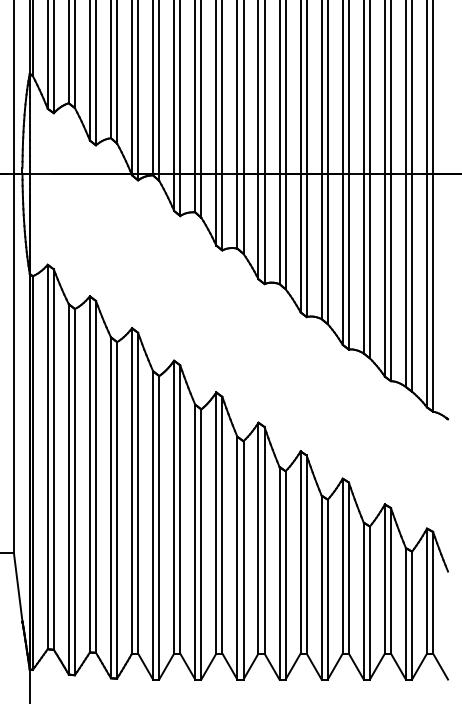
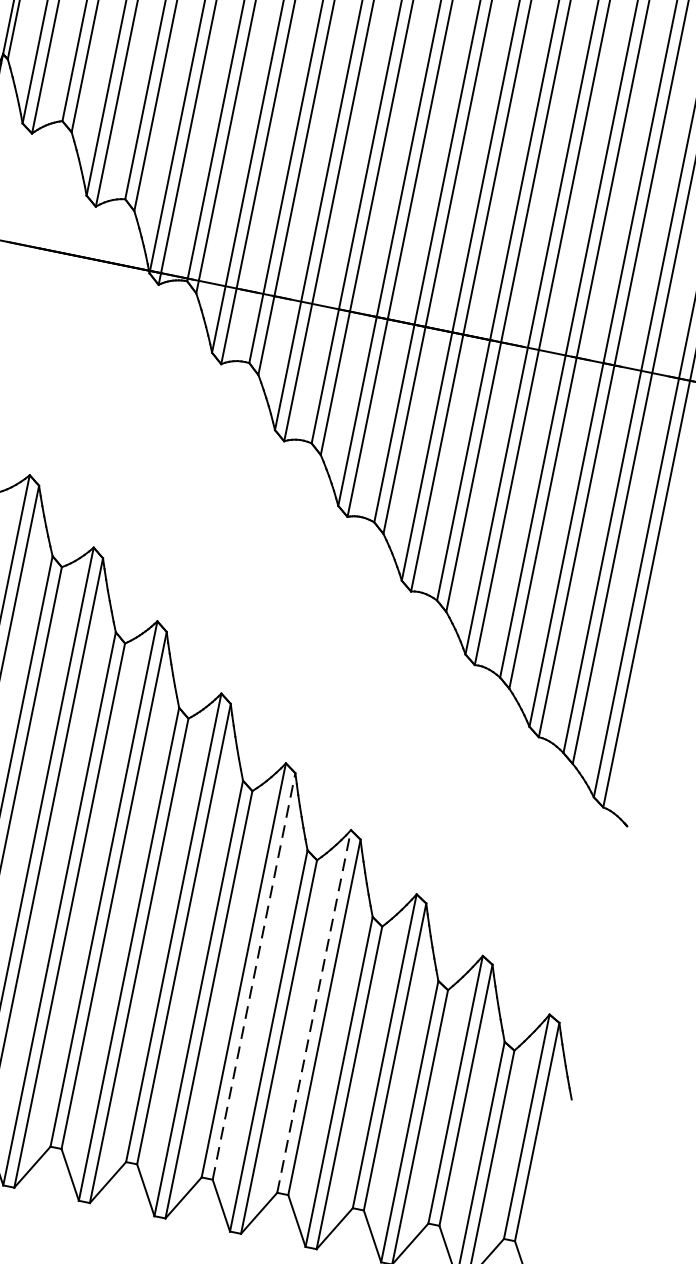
line: (264, 539) -> (254, 974), solid -> dashed
line: (300, 552) -> (314, 1011), solid -> dashed

